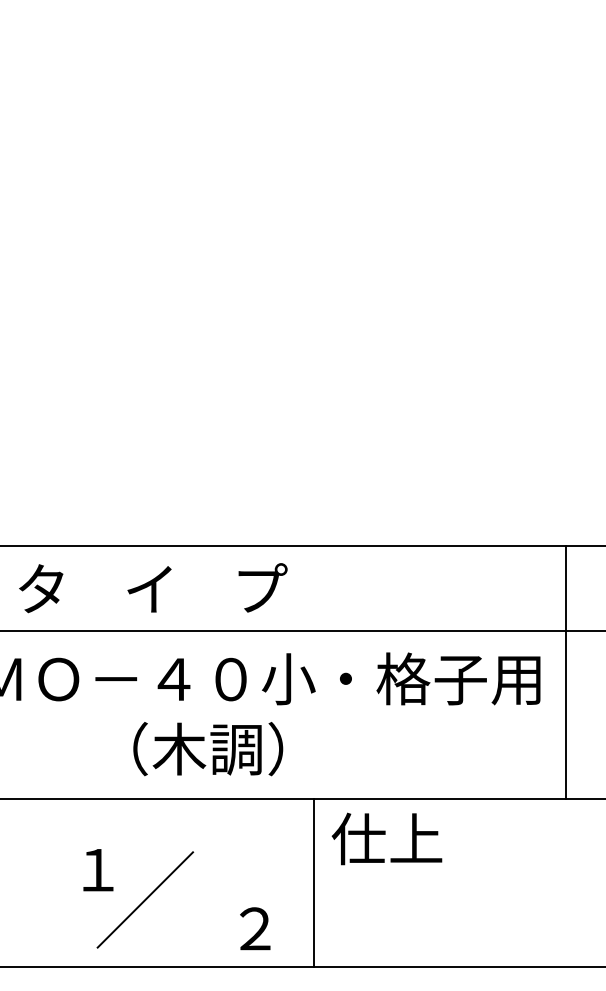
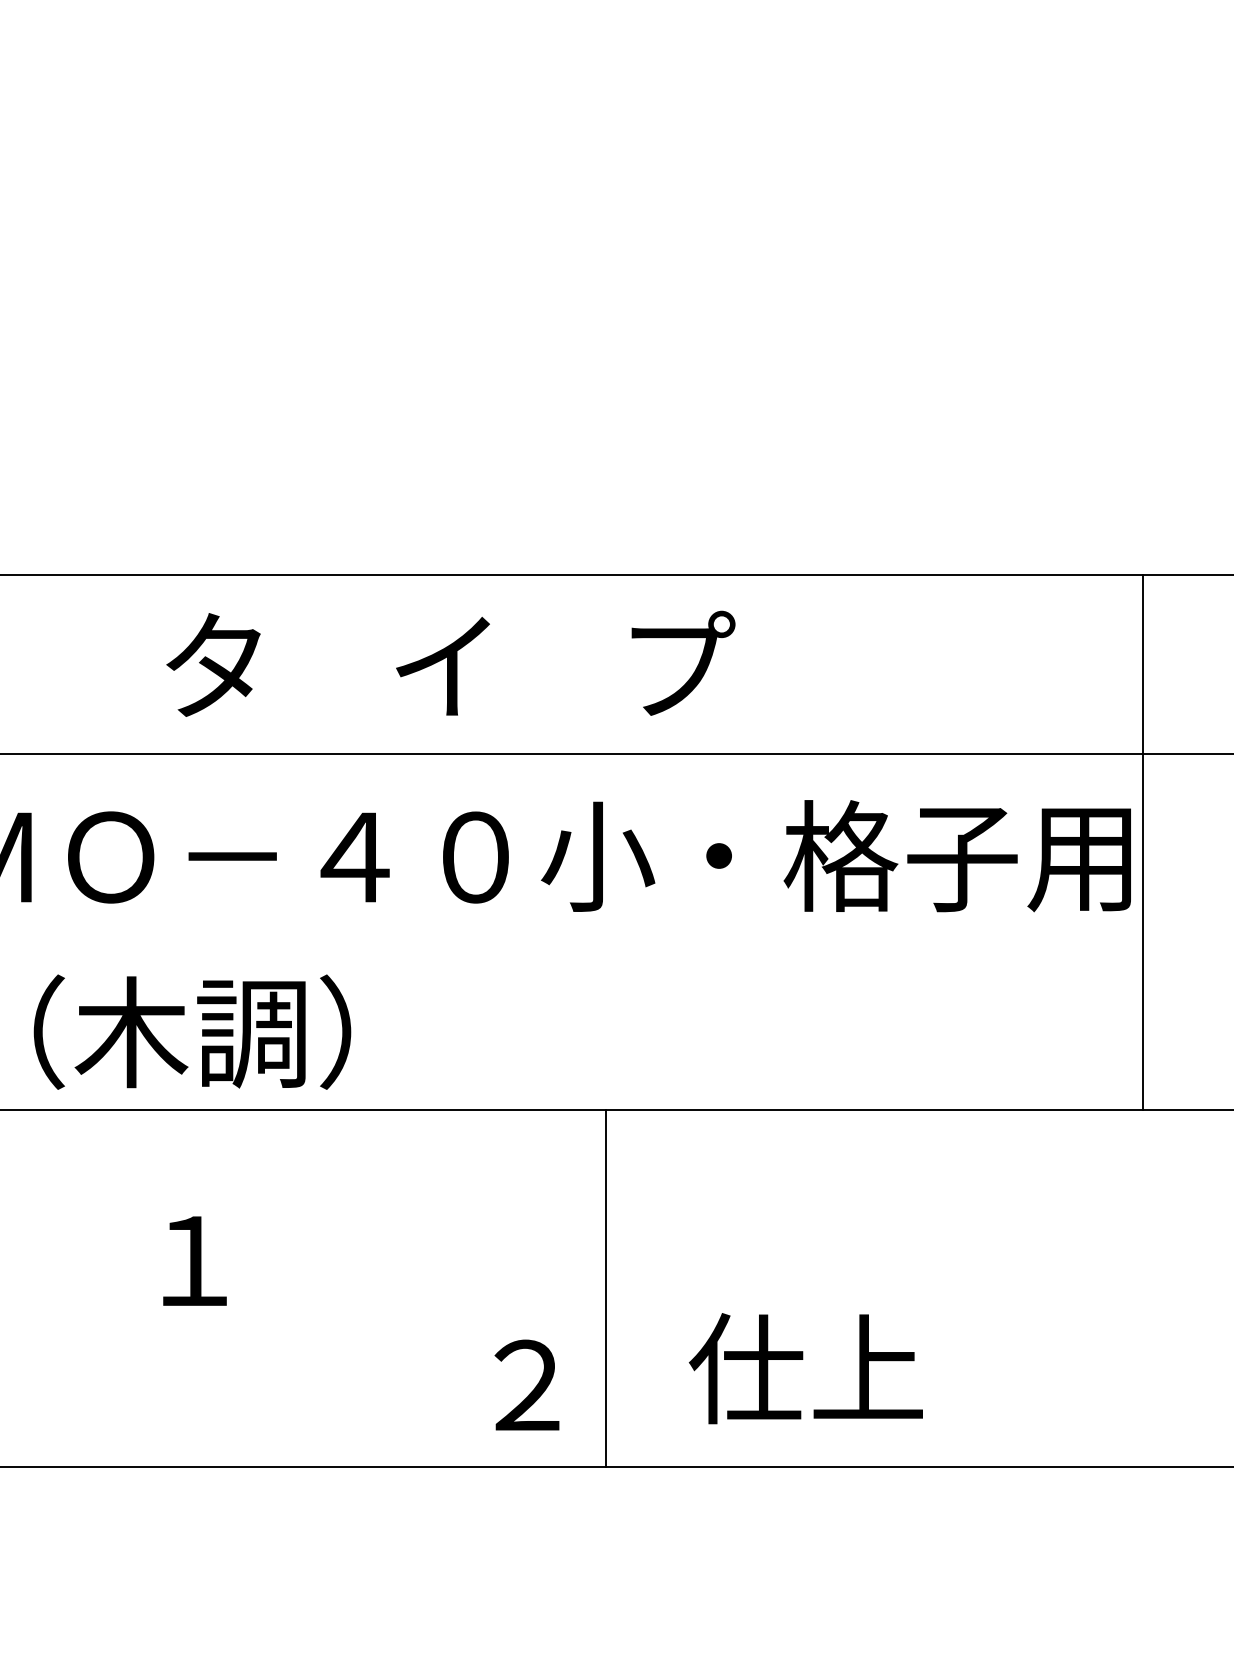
text: (153, 588) -> (451, 664), moved
line: (566, 672) -> (1143, 842), moved
text: (208, 749) -> (193, 1033), moved
text: (386, 838) -> (805, 1367), moved
line: (313, 882) -> (605, 1287), moved
line: (145, 899) -> (294, 1323), removed

